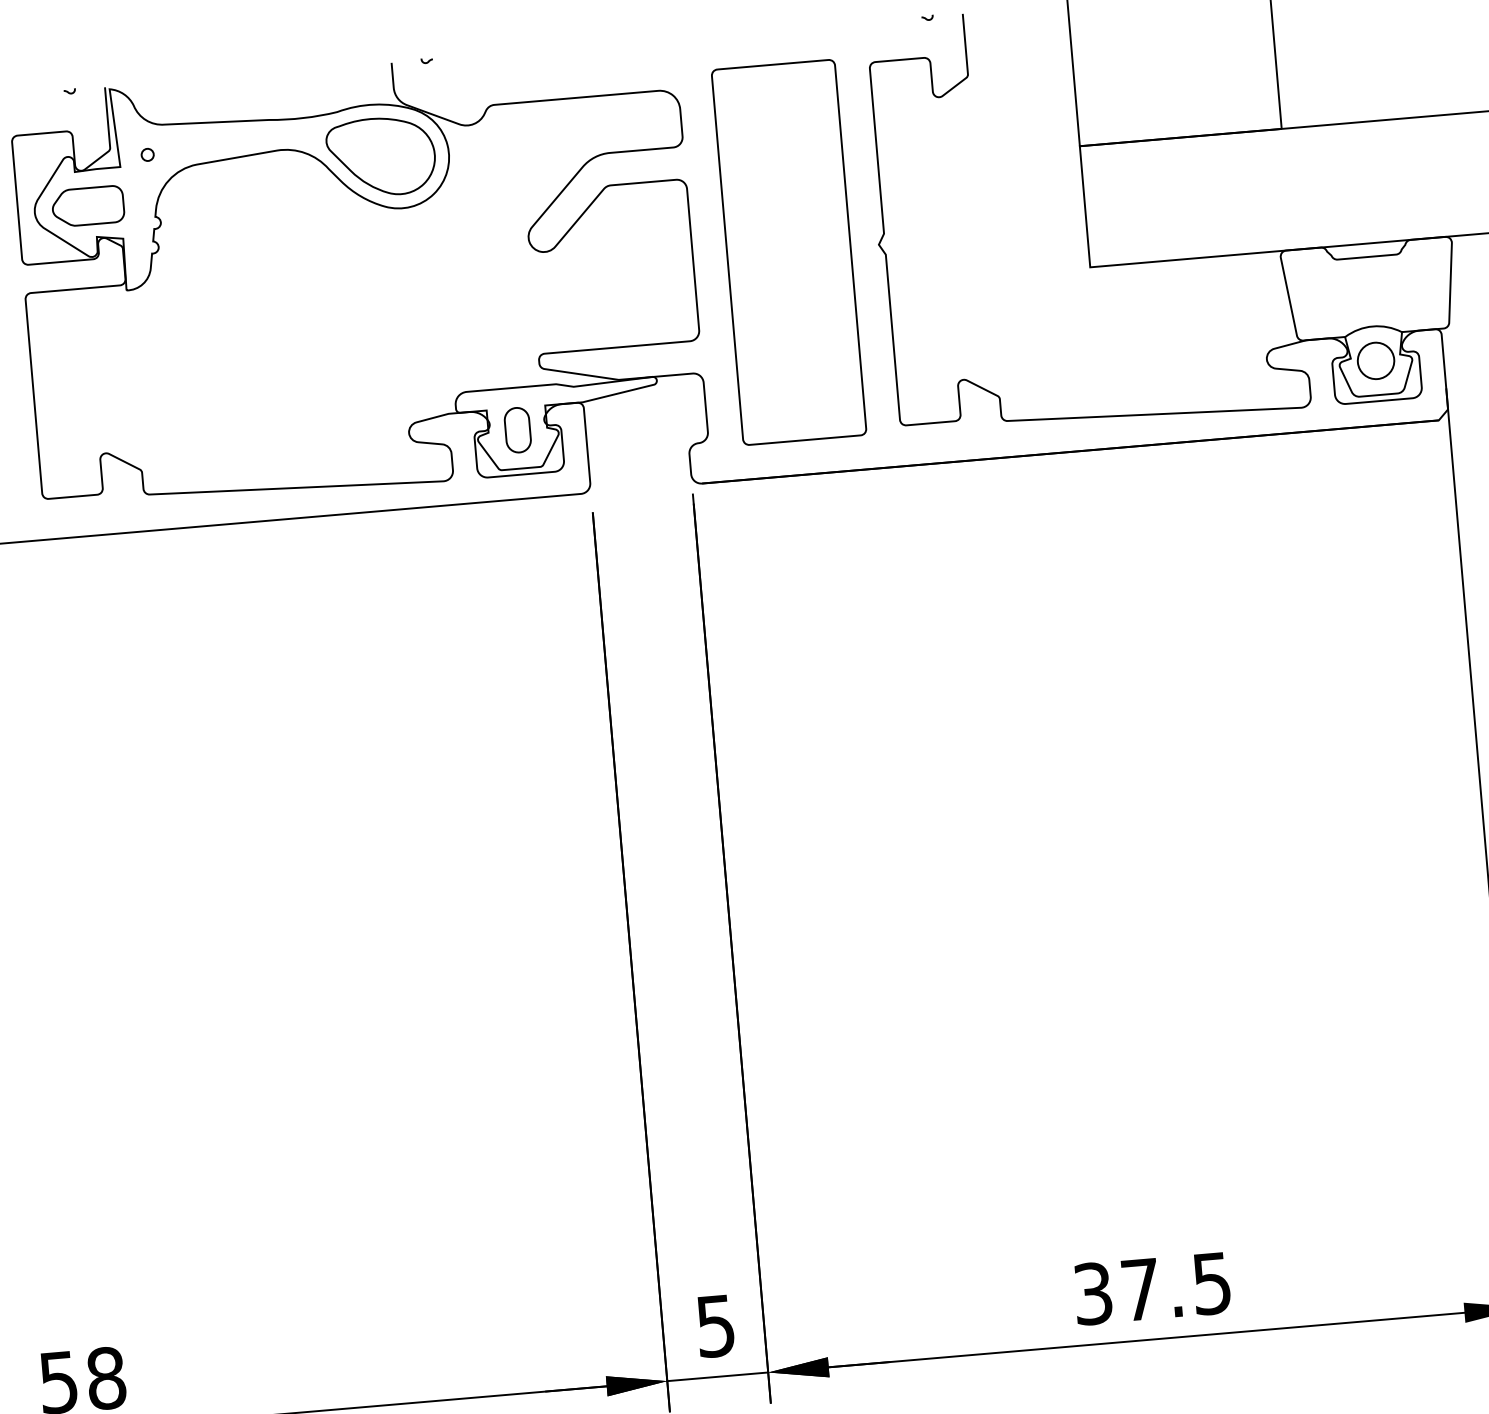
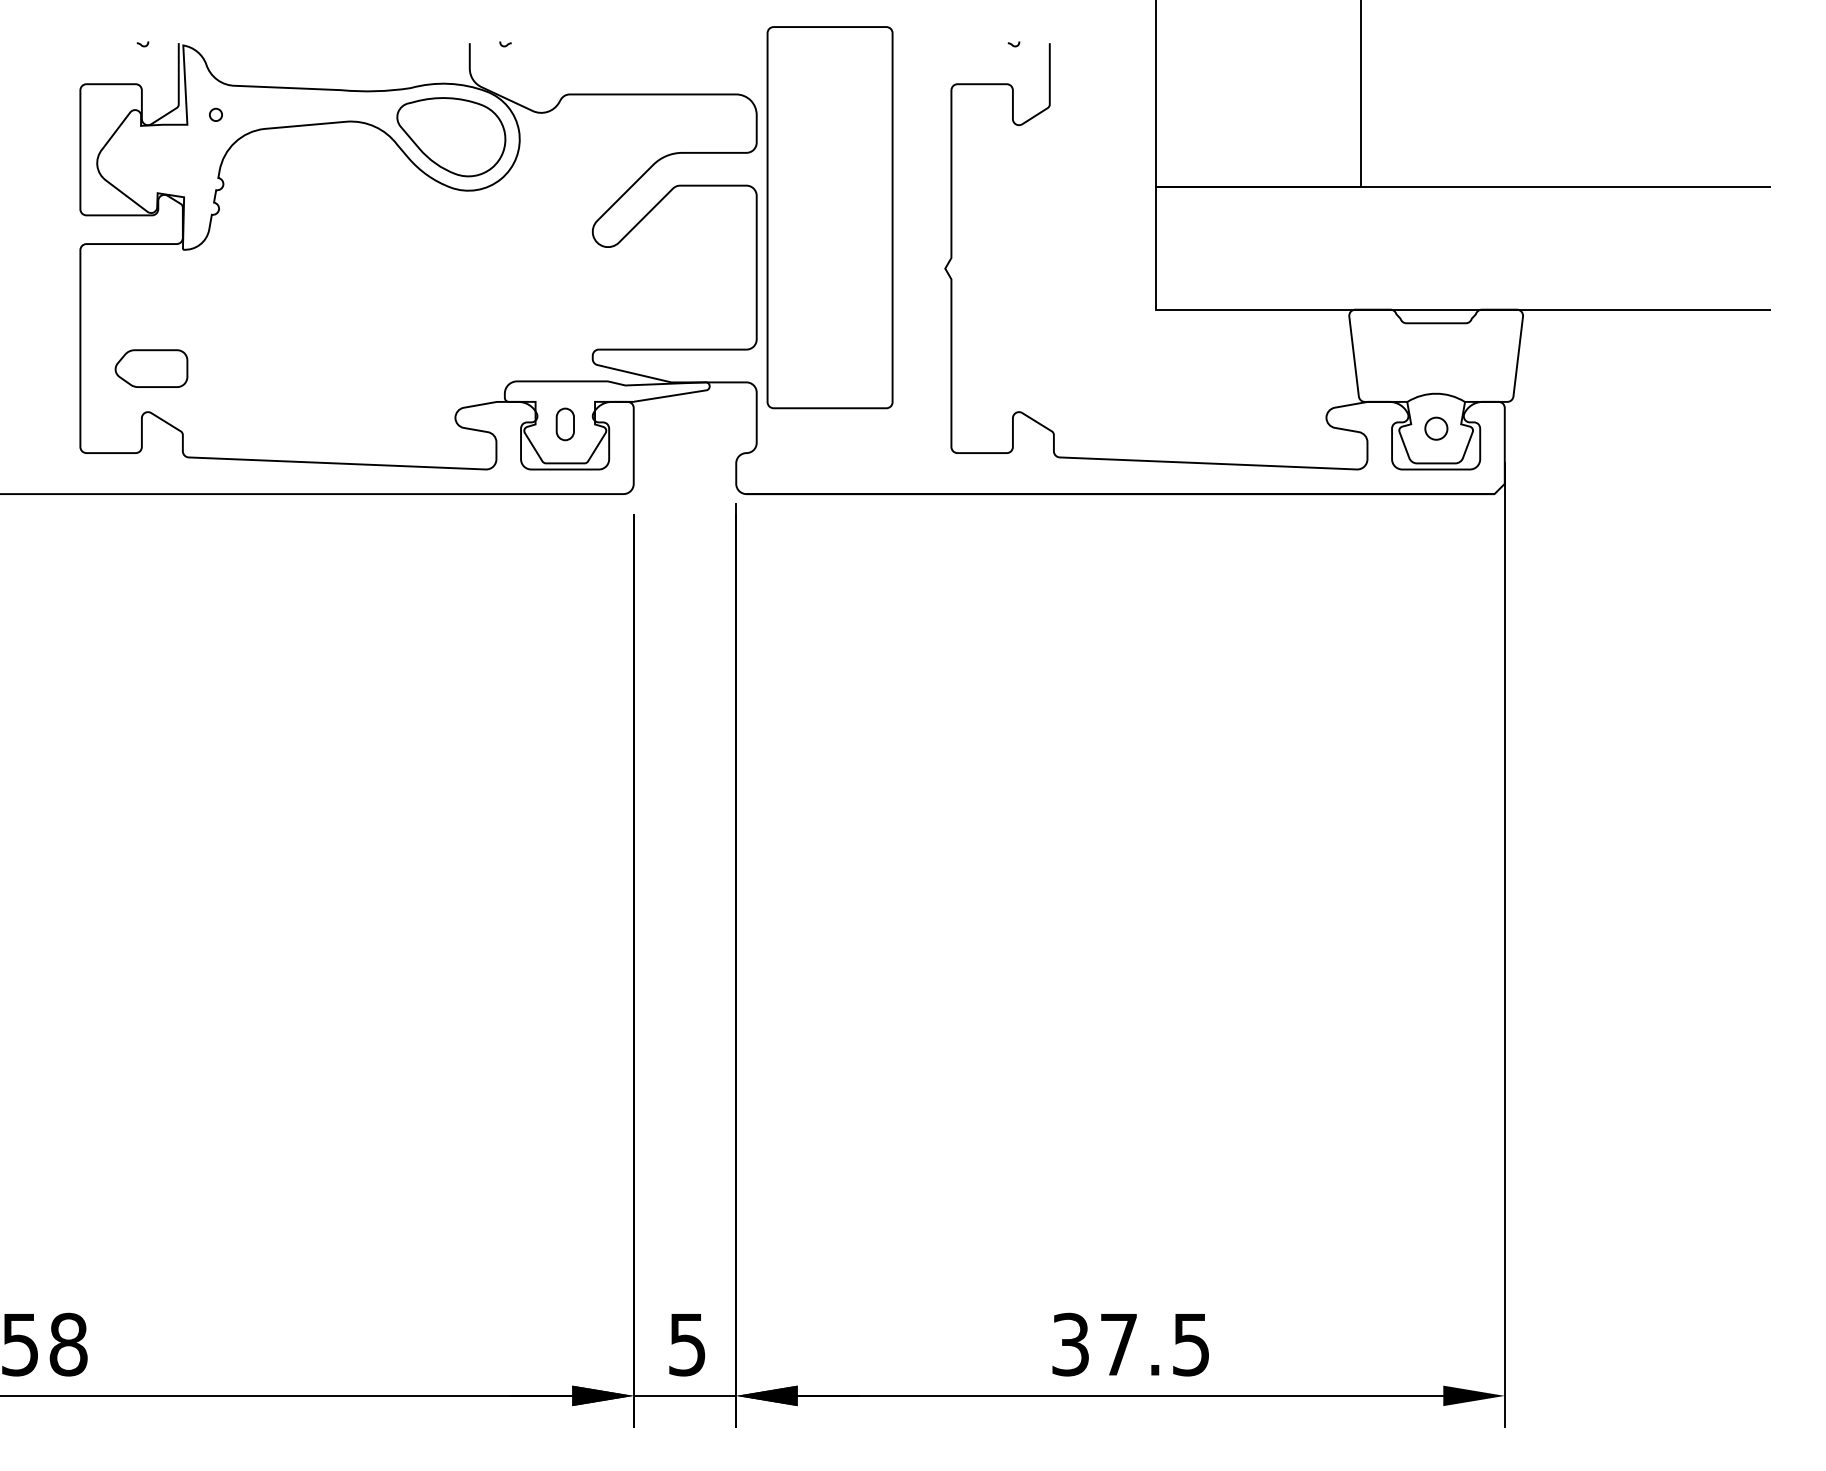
part: (88, 206) -> (151, 368), moved
part: (788, 252) -> (829, 217), moved
circle: (1375, 360) -> (1435, 428), size x0.6
part: (518, 430) -> (565, 424), size x0.7

